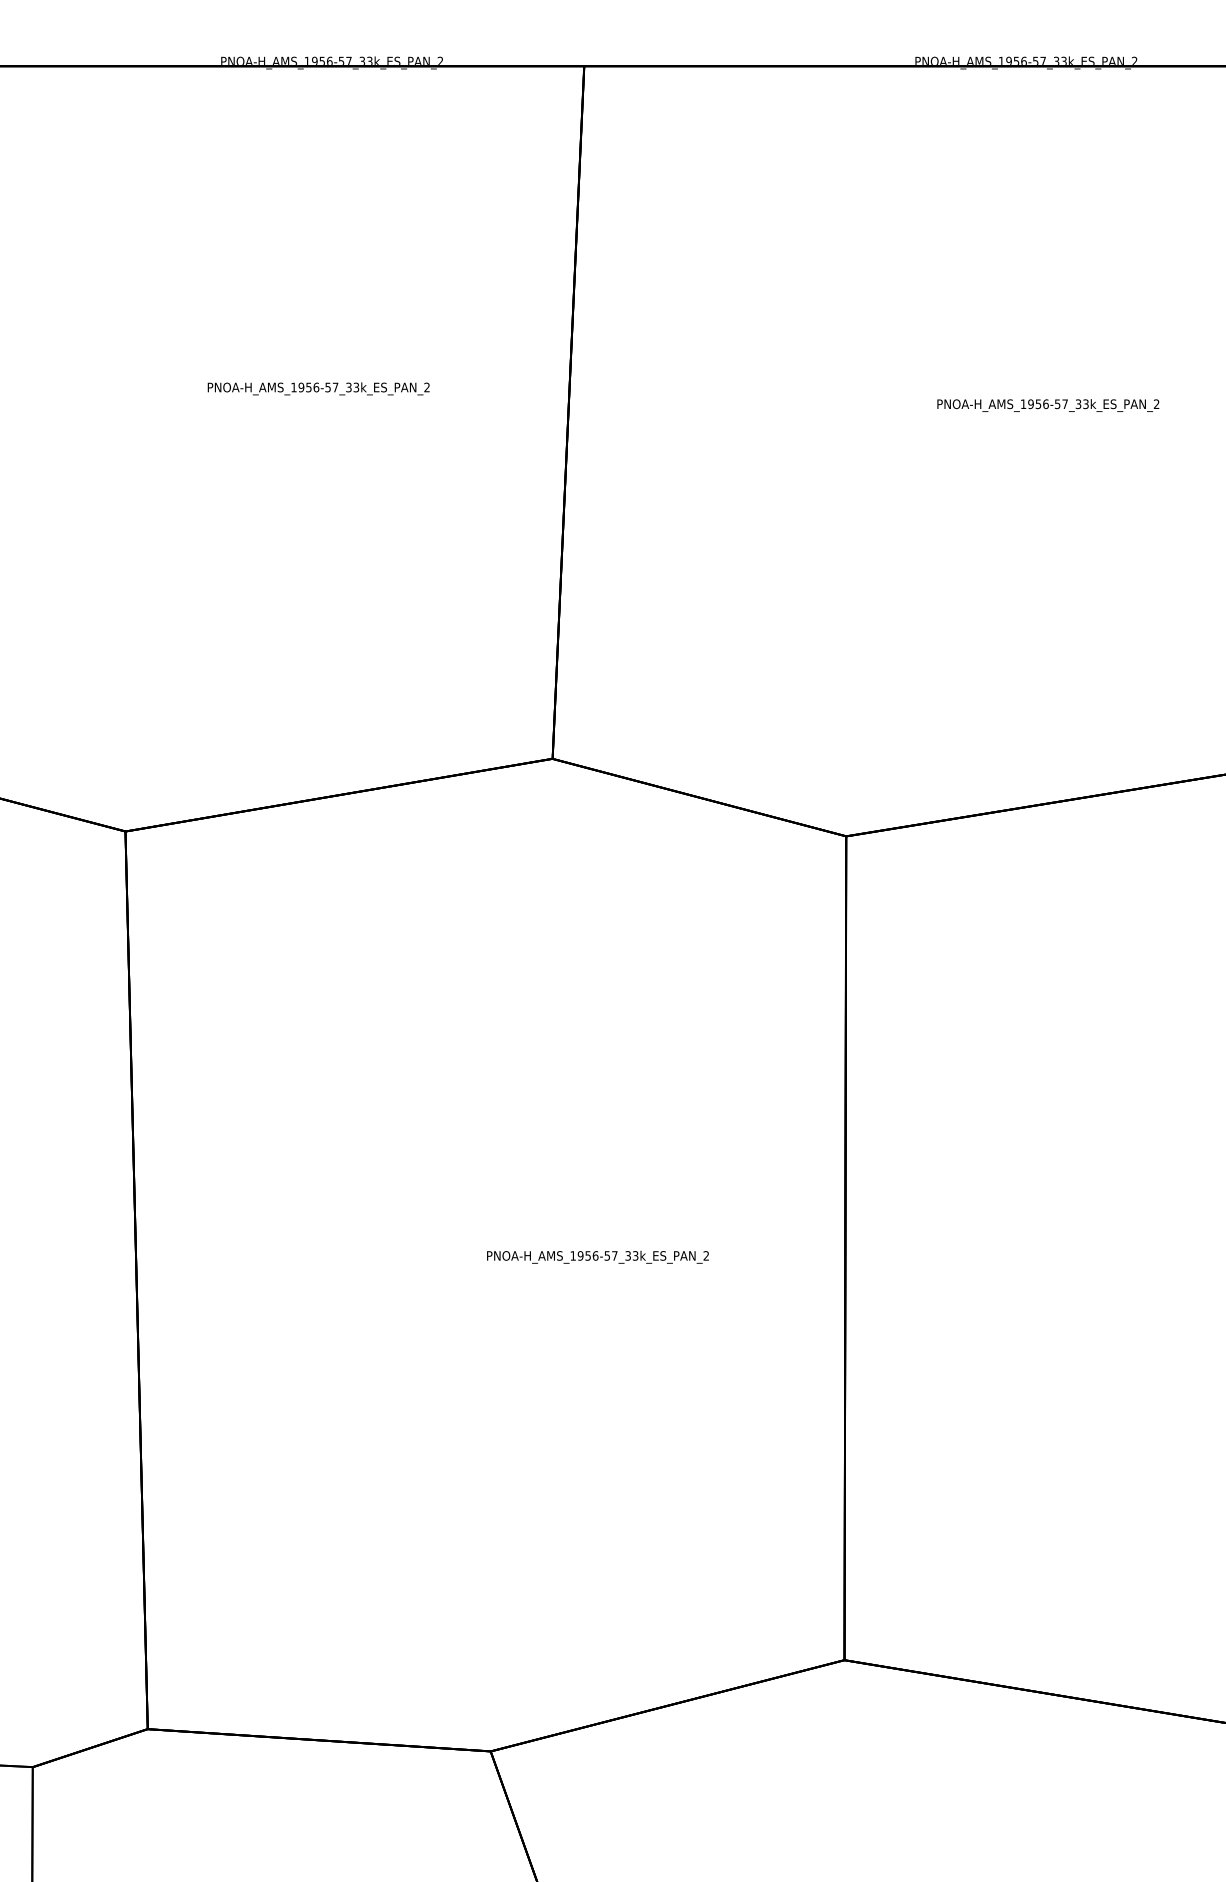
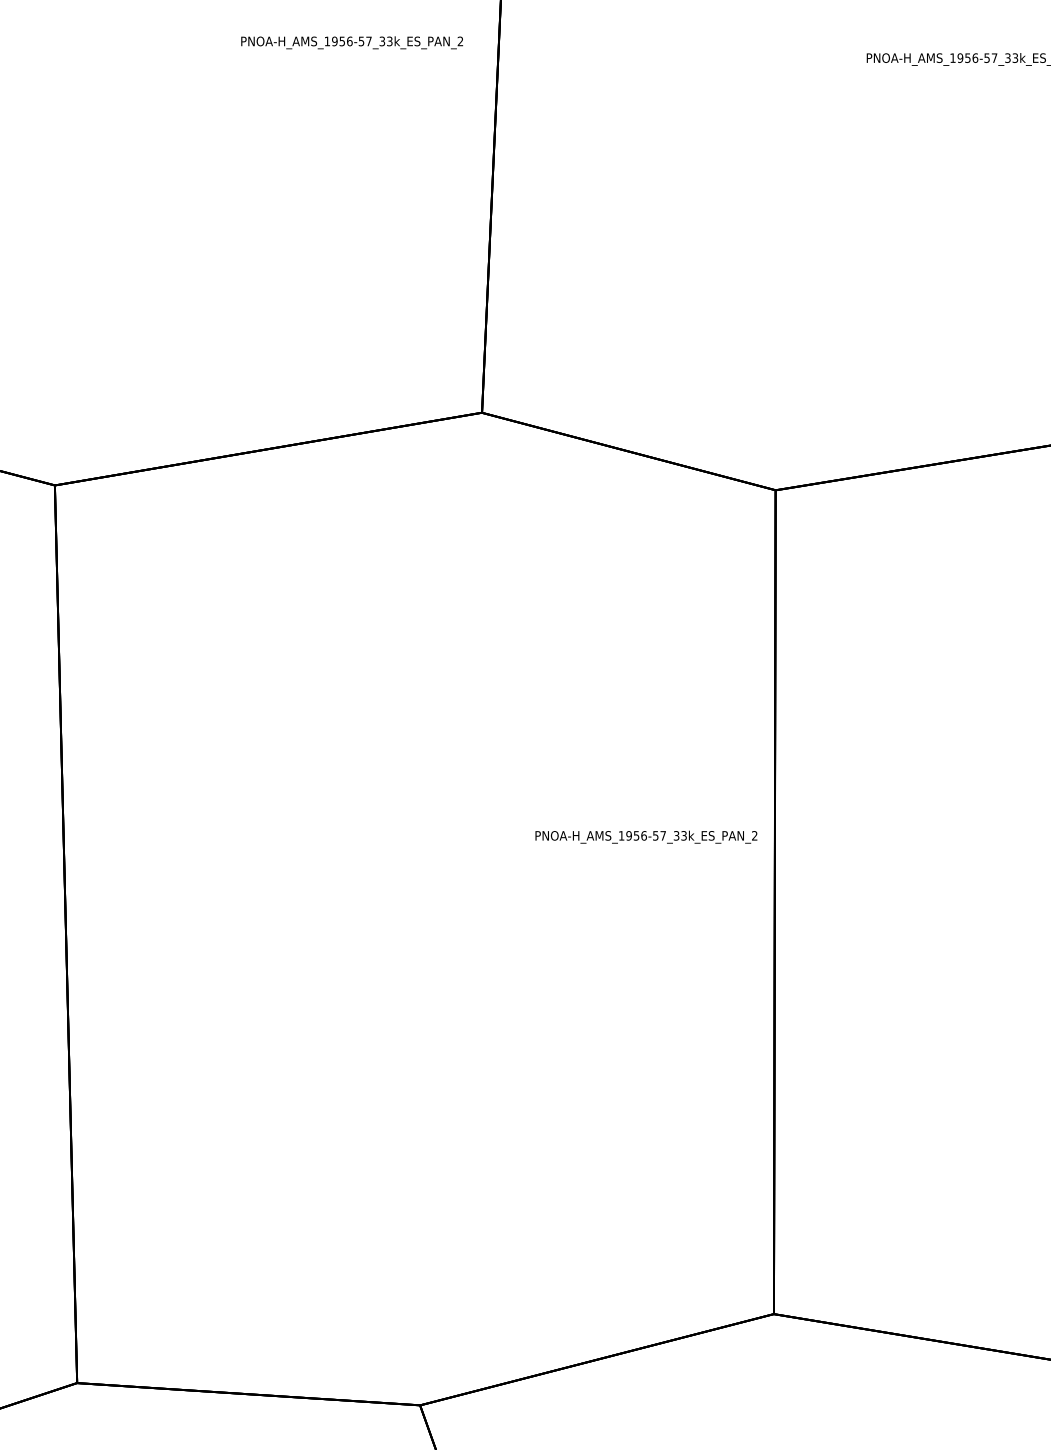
text: (318, 388) -> (351, 42), moved
text: (597, 1256) -> (645, 836), moved

